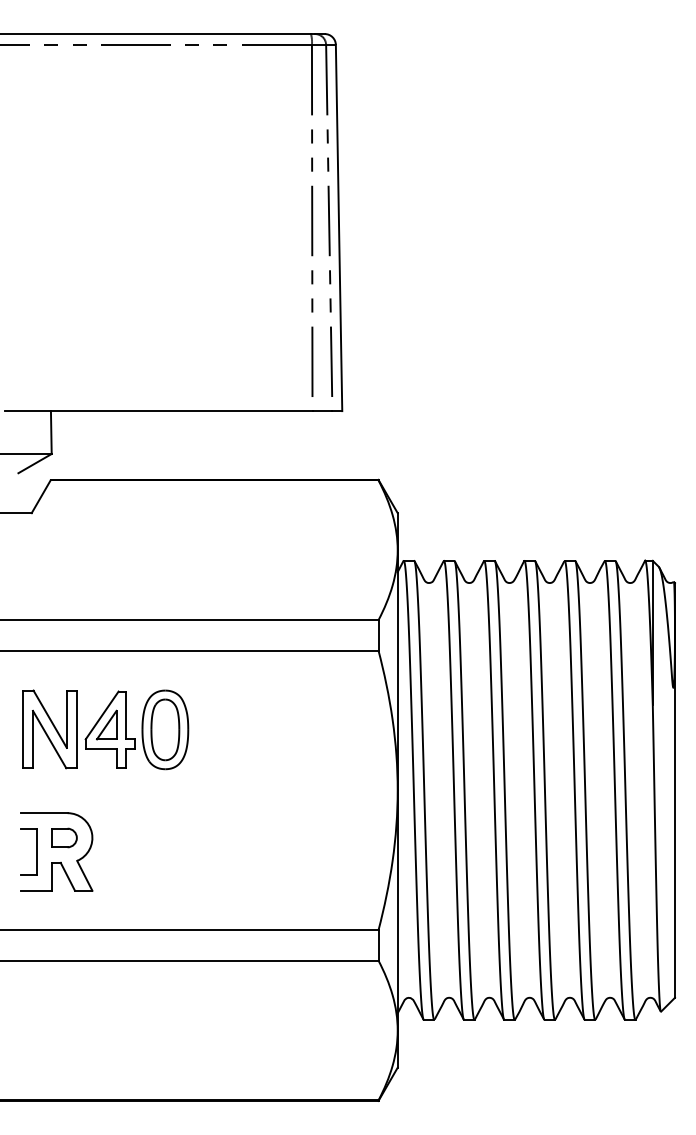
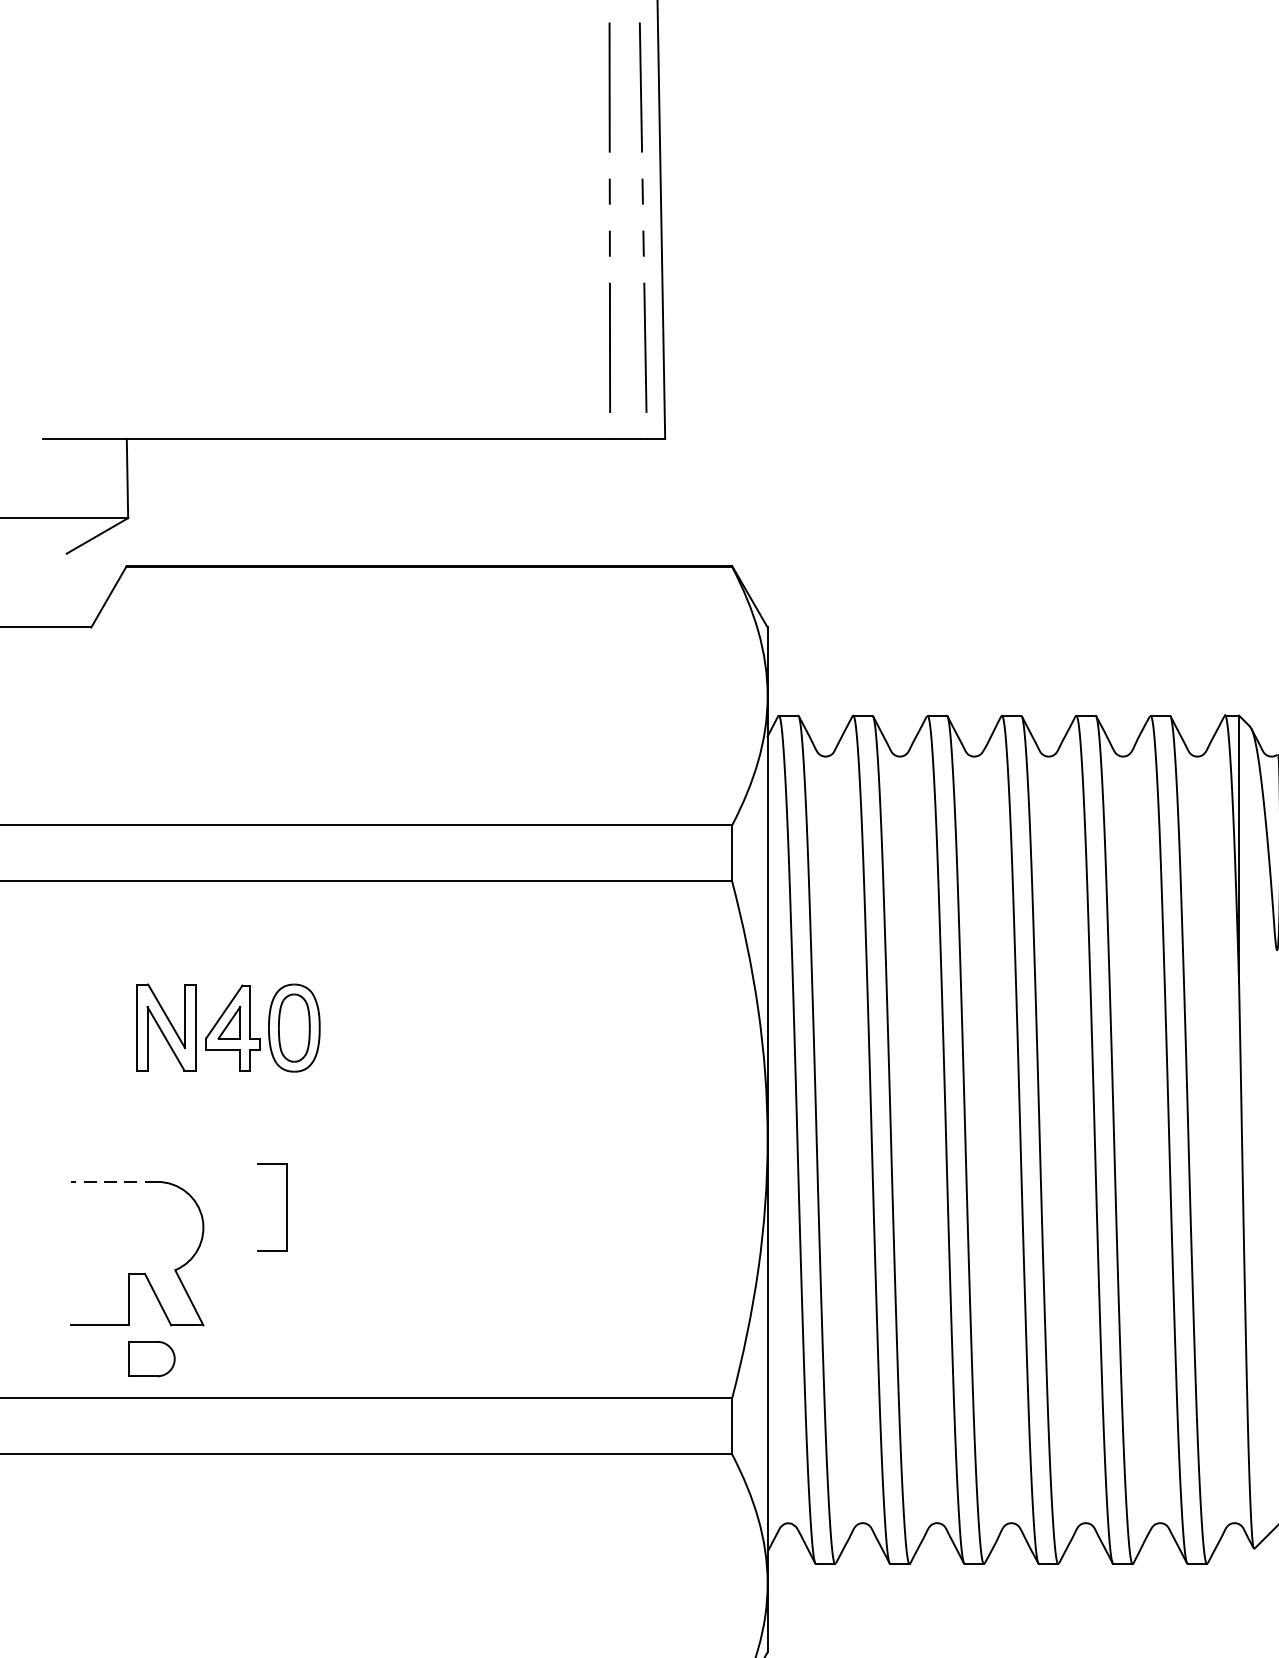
part: (105, 729) -> (227, 1027), size x0.6
line: (43, 813) -> (113, 1182), solid -> dashed
part: (64, 837) -> (151, 1358), moved
part: (36, 851) -> (286, 1206), moved

